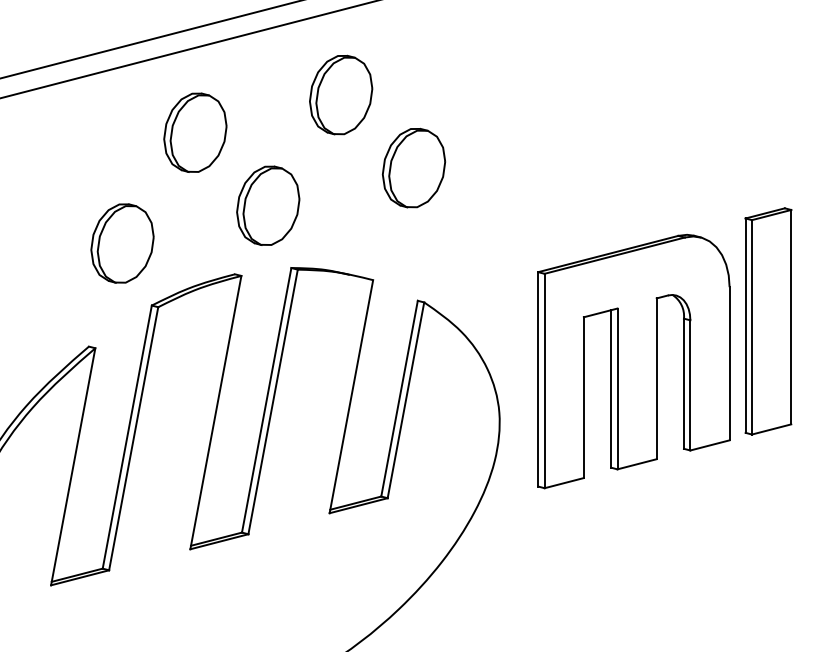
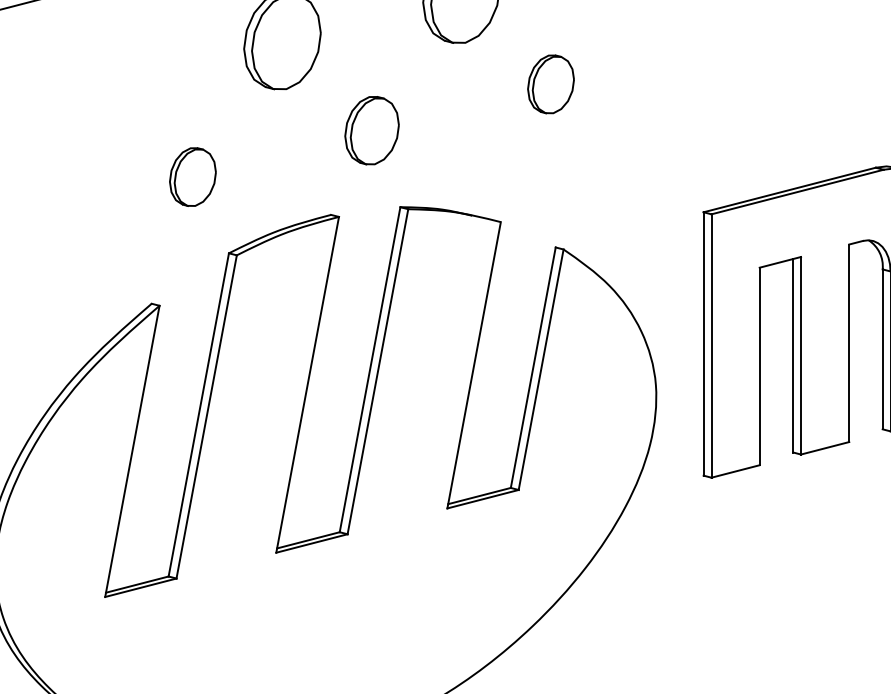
part: (413, 167) -> (550, 83), size x0.6
part: (268, 205) -> (372, 130), size x0.7
part: (122, 243) -> (192, 177), size x0.6

